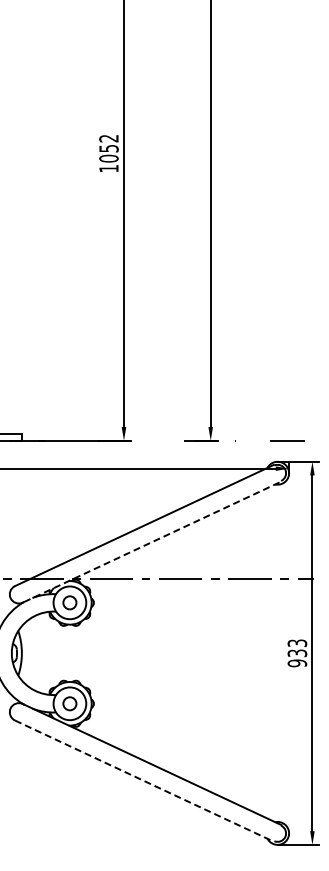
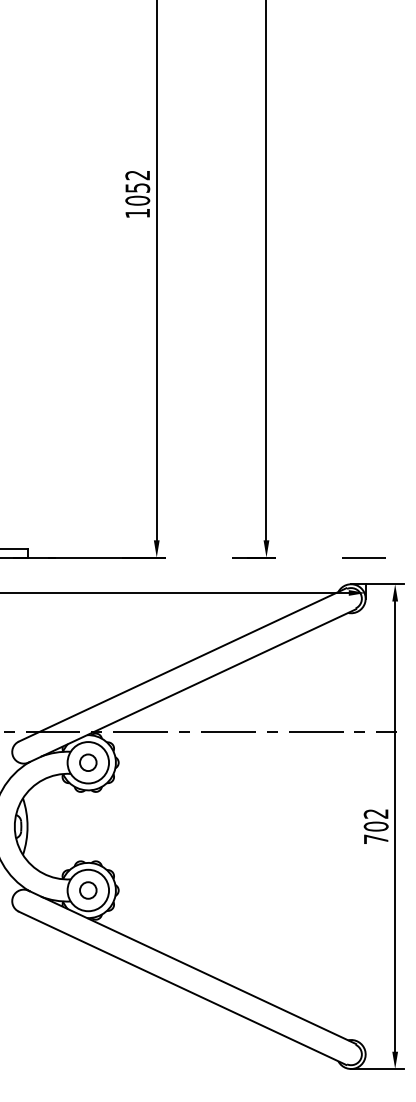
line: (153, 541) -> (194, 685), dashed -> solid
text: (297, 653) -> (376, 826), 933 -> 702
line: (144, 781) -> (182, 988), dashed -> solid

